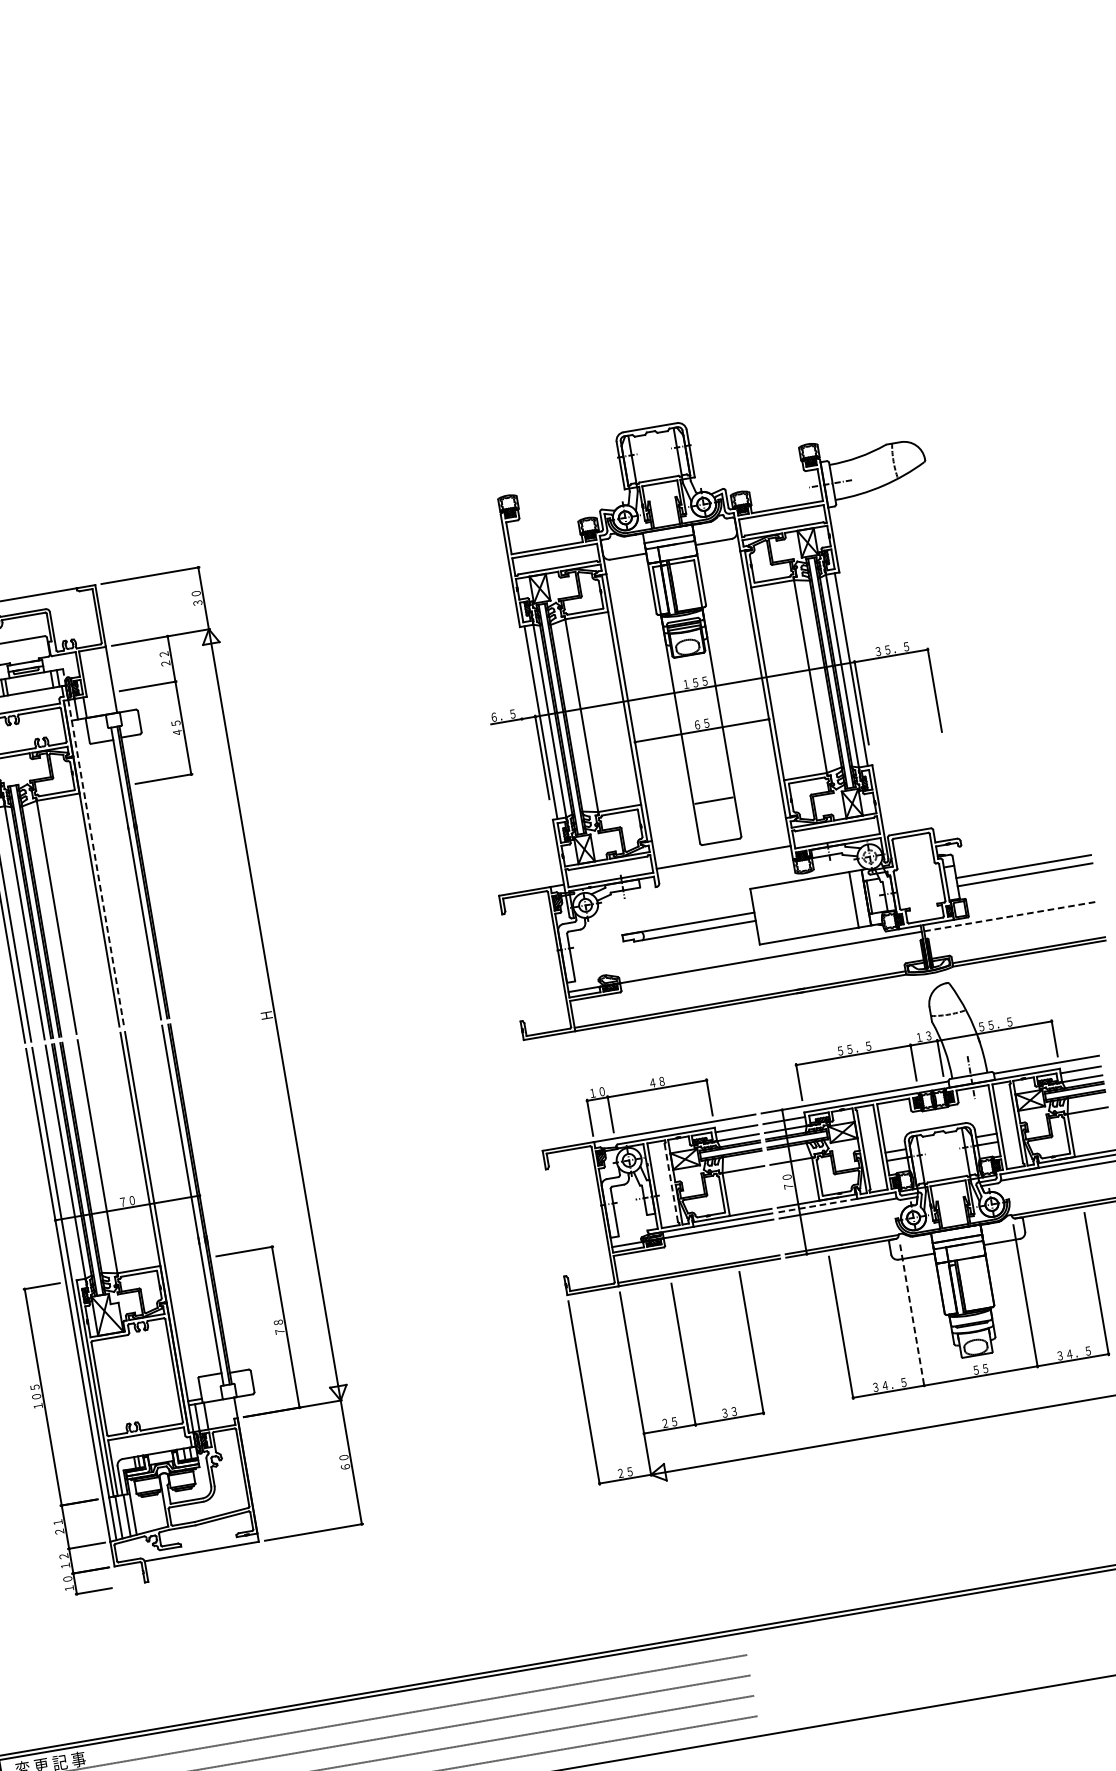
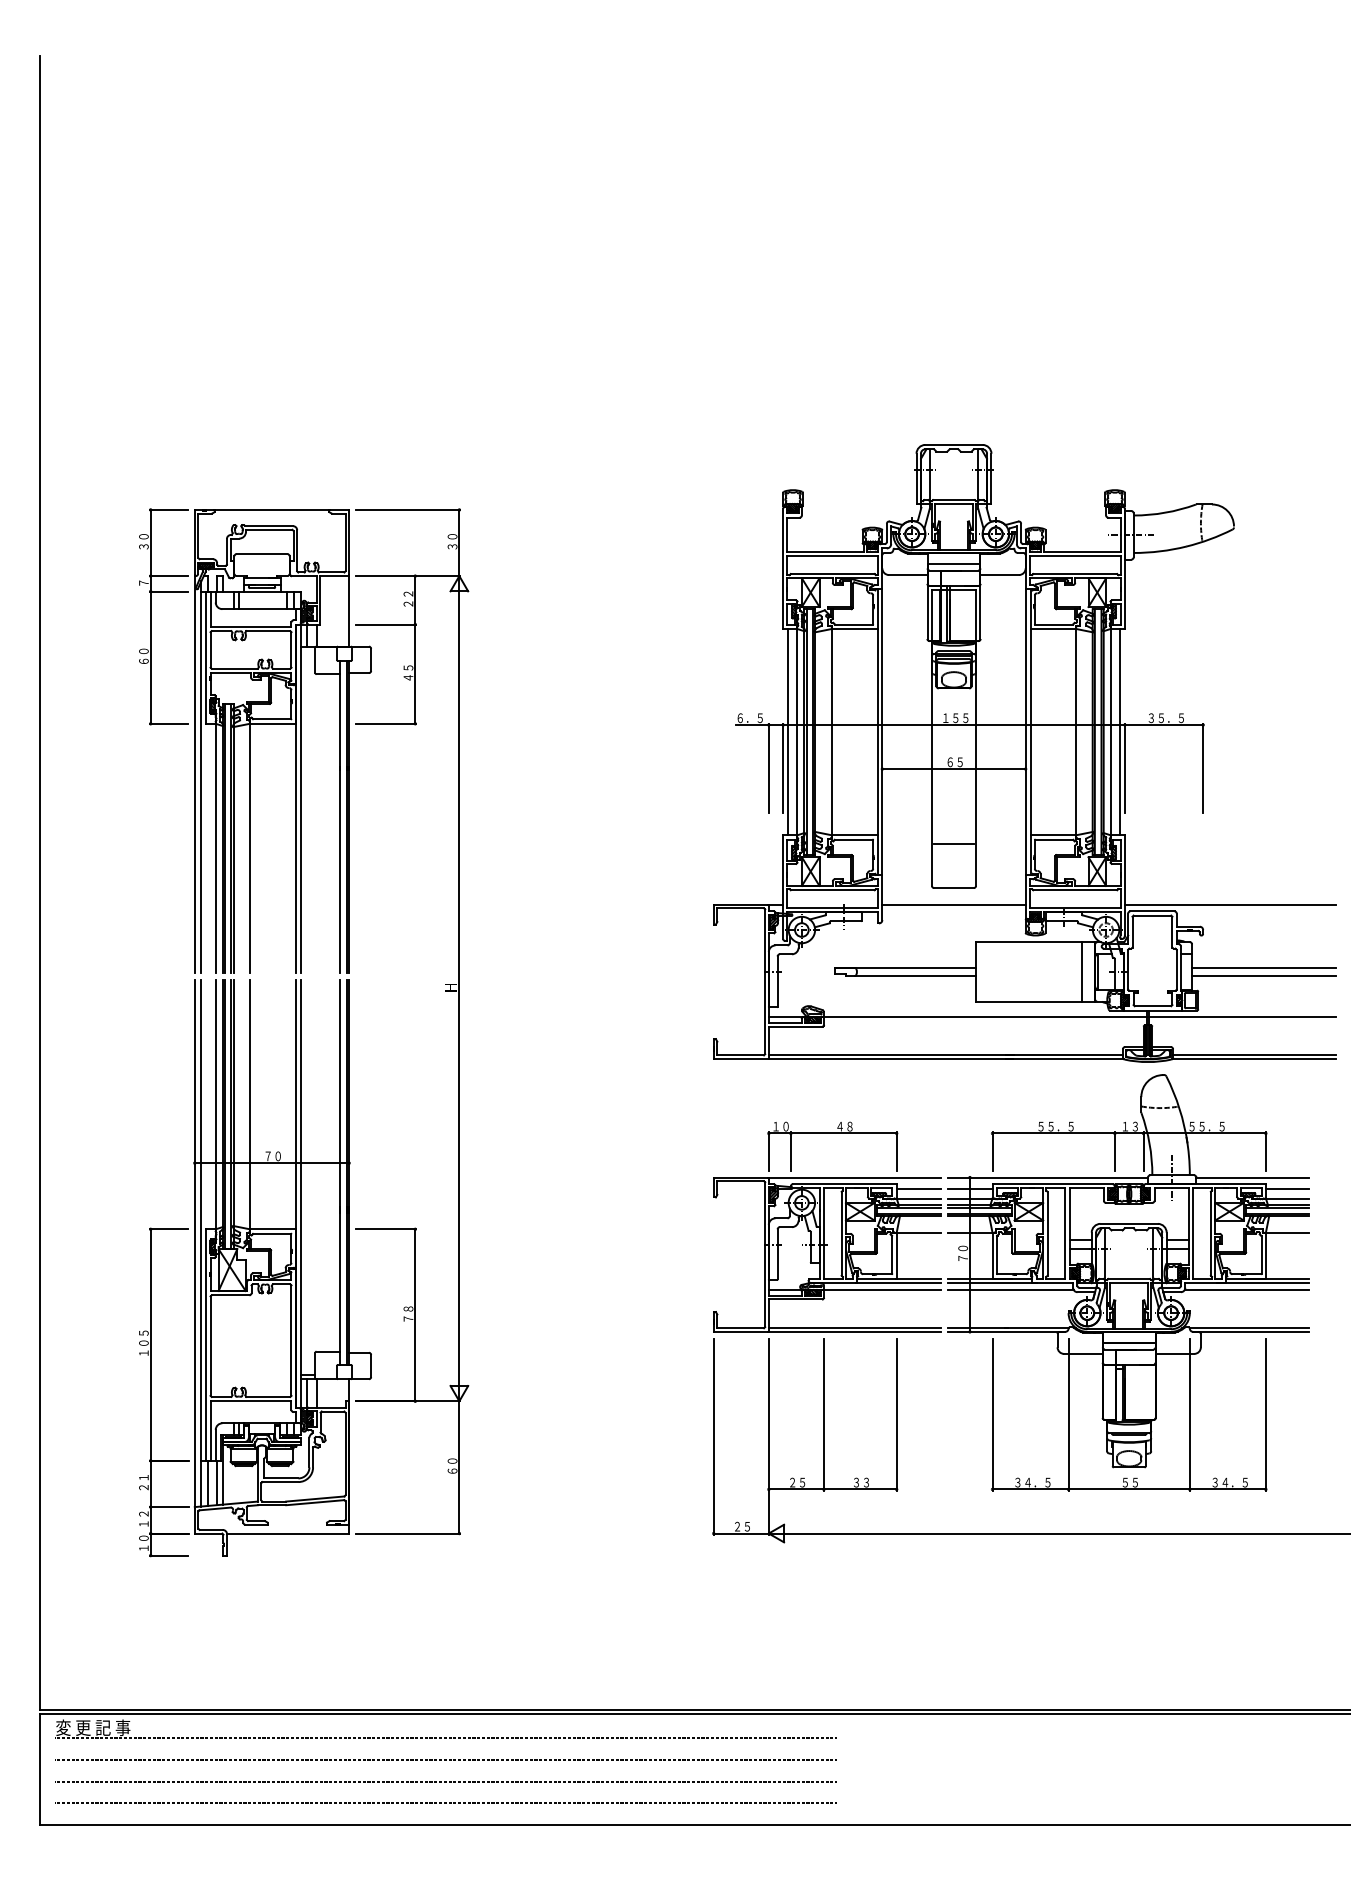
line: (528, 759) -> (768, 768), added
line: (982, 813) -> (1230, 904), added
line: (93, 847) -> (300, 782), dashed -> solid
line: (1012, 916) -> (1243, 1017), dashed -> solid
line: (671, 1182) -> (841, 1233), dashed -> solid
line: (820, 1205) -> (992, 1283), dashed -> solid
line: (912, 1316) -> (1068, 1415), dashed -> solid

